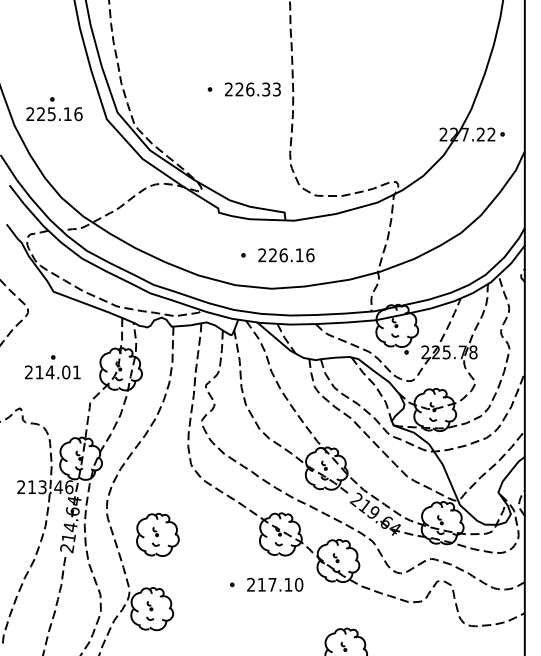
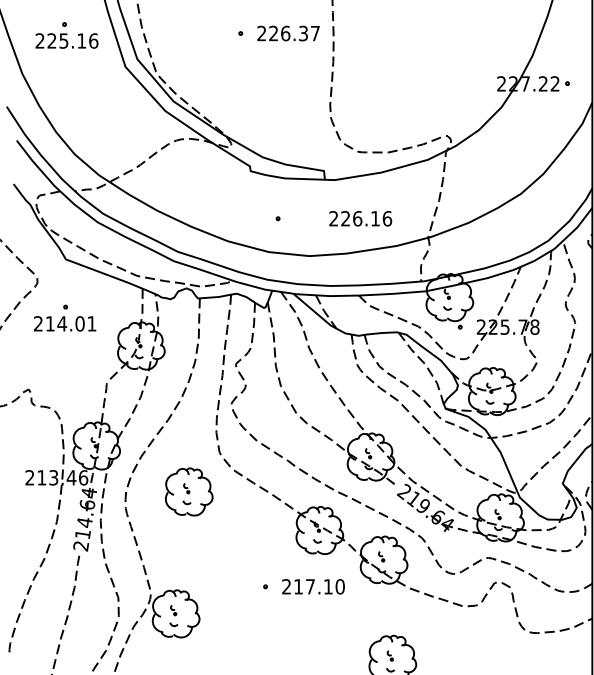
text: (276, 89) -> (314, 33), 226.33 -> 226.37
part: (54, 109) -> (66, 35), moved
text: (286, 255) -> (360, 218), moved
part: (52, 367) -> (64, 318), moved
part: (157, 534) -> (188, 491), moved

